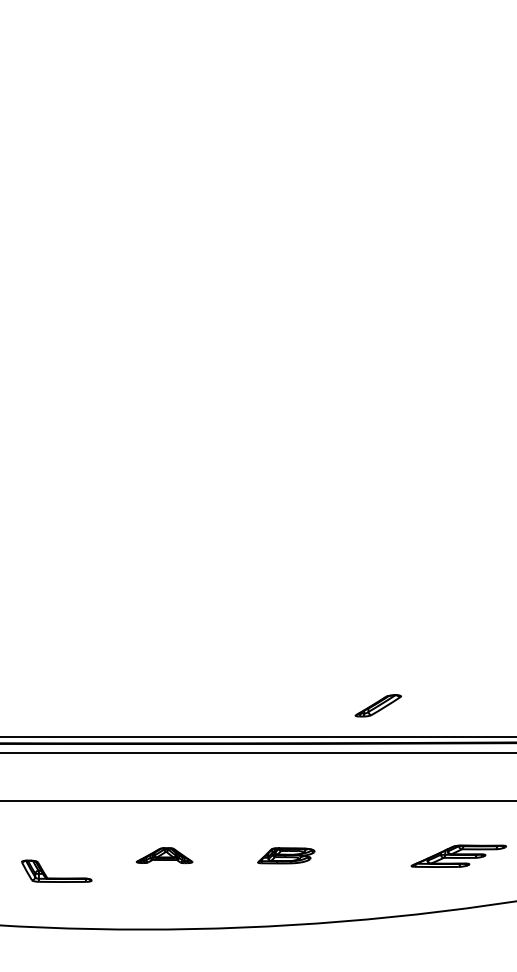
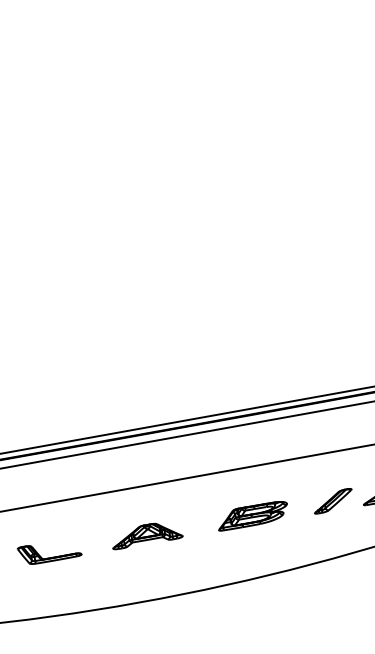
part: (377, 705) -> (332, 501), moved
part: (164, 855) -> (146, 534), size x1.43
part: (286, 855) -> (252, 515), size x1.43
part: (56, 877) -> (50, 557), moved

